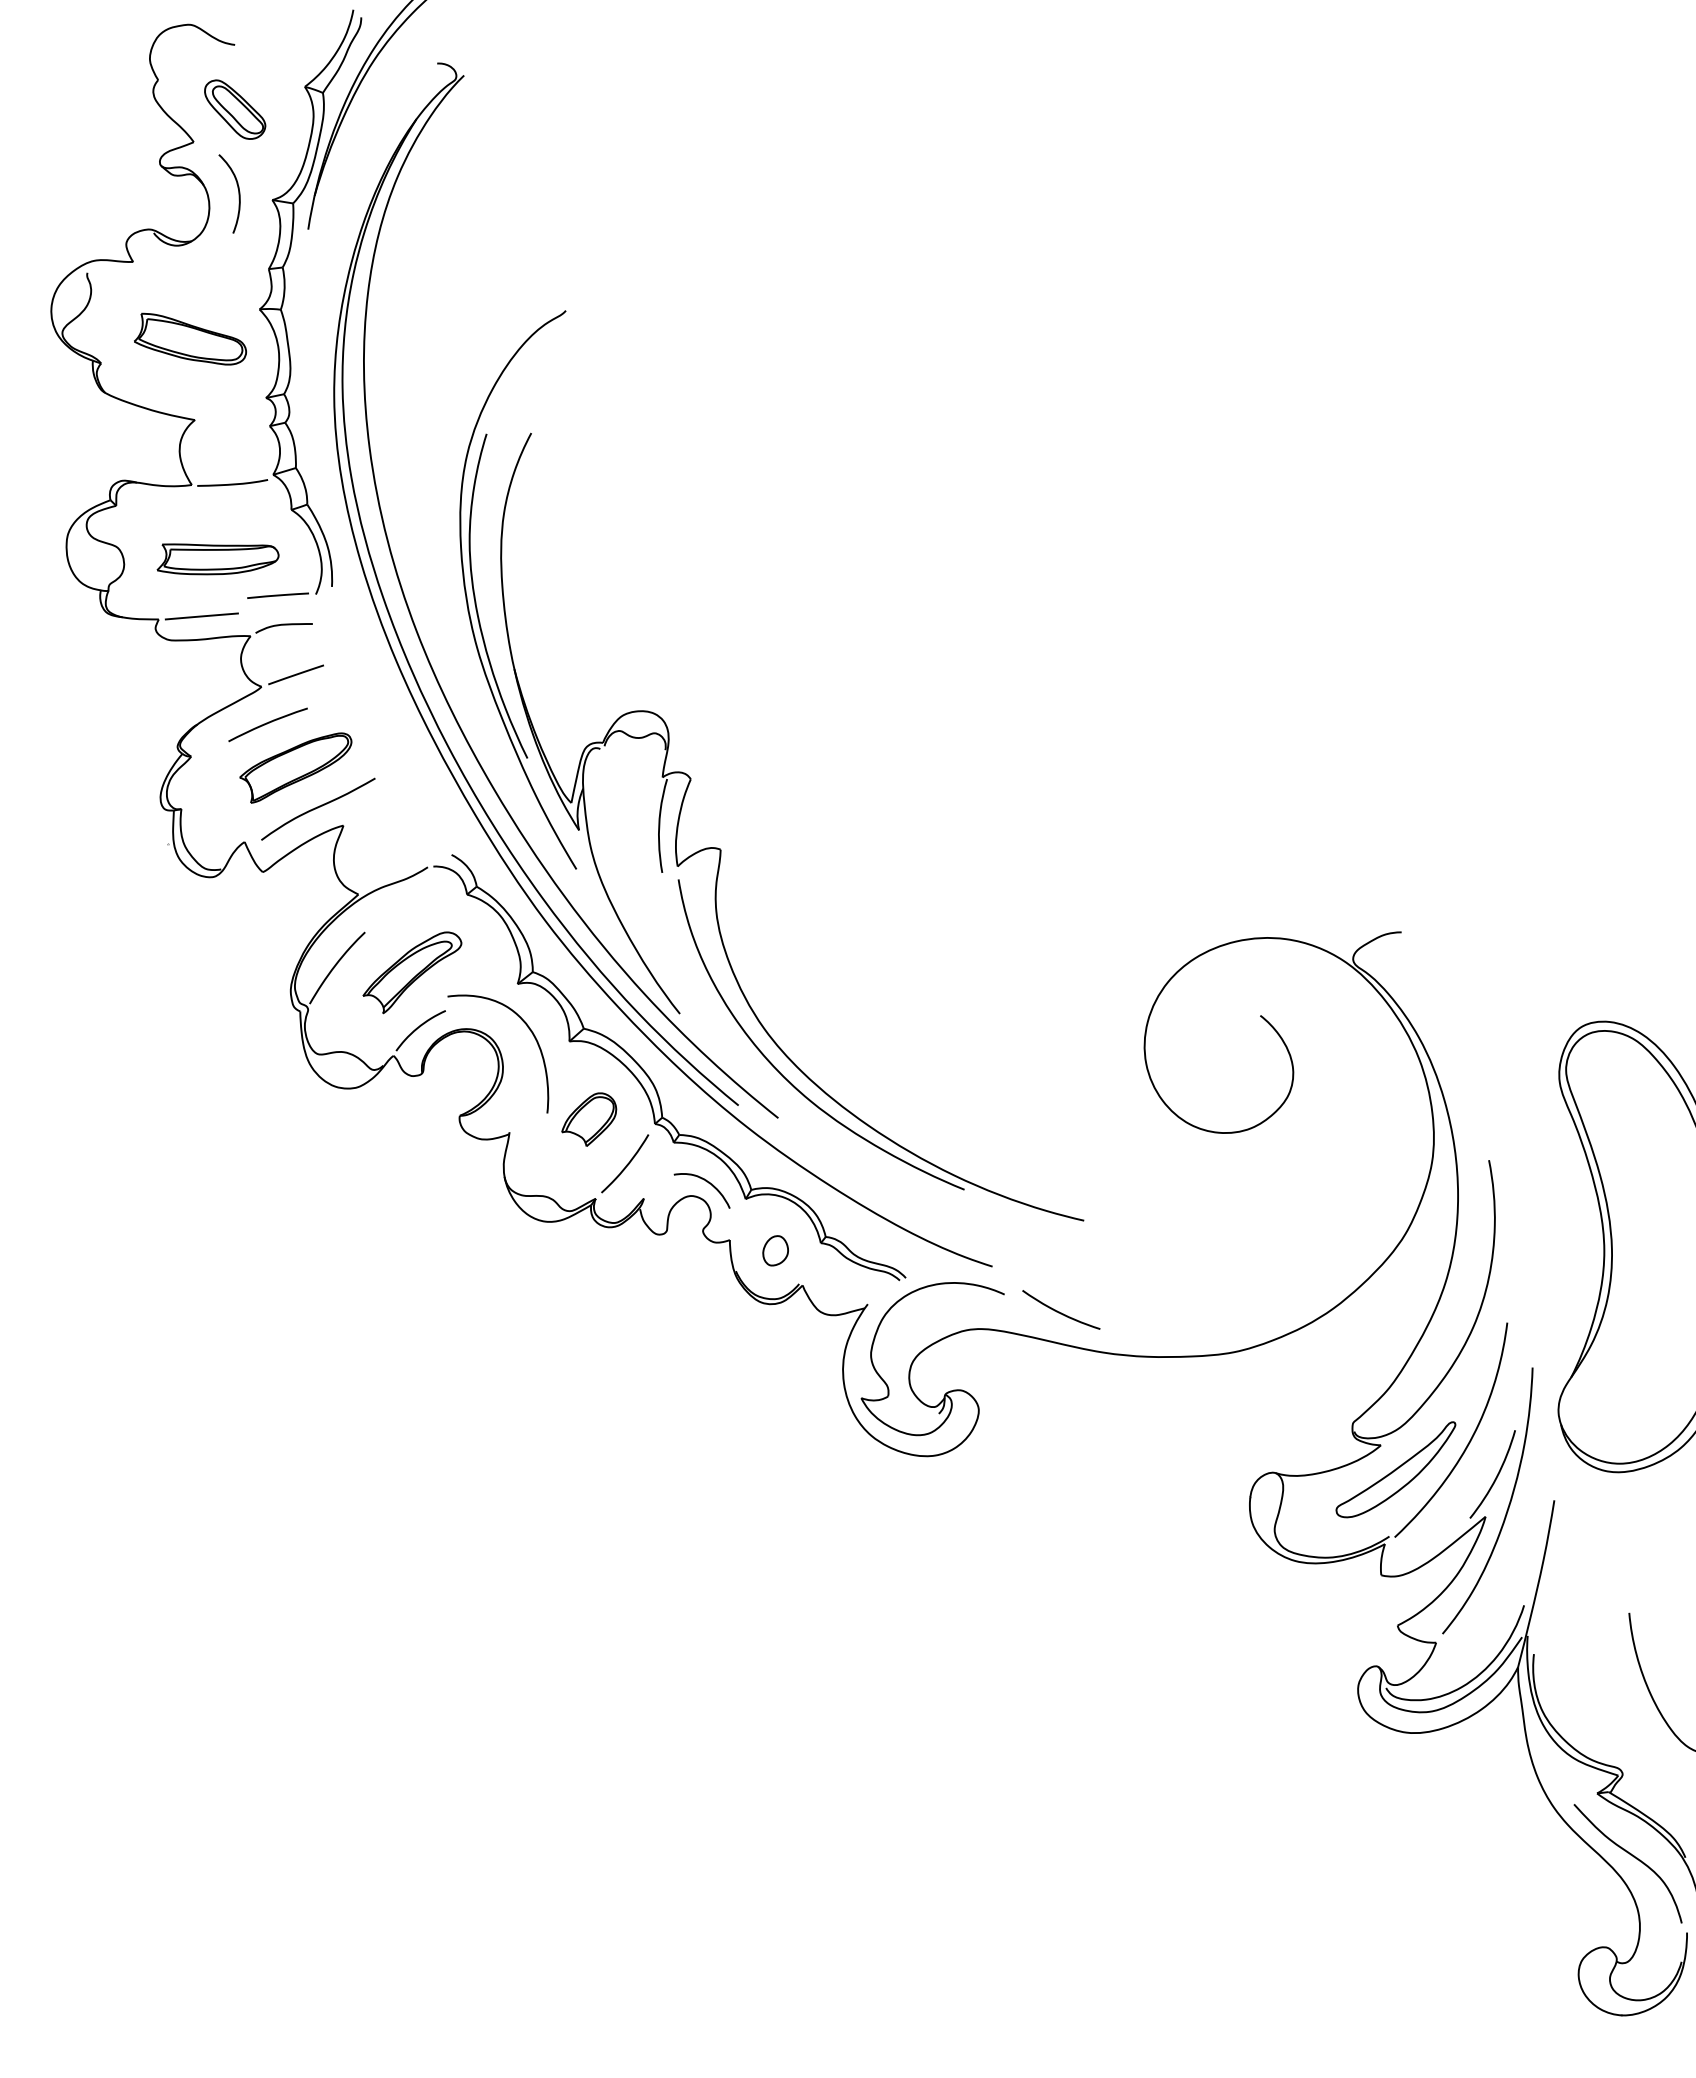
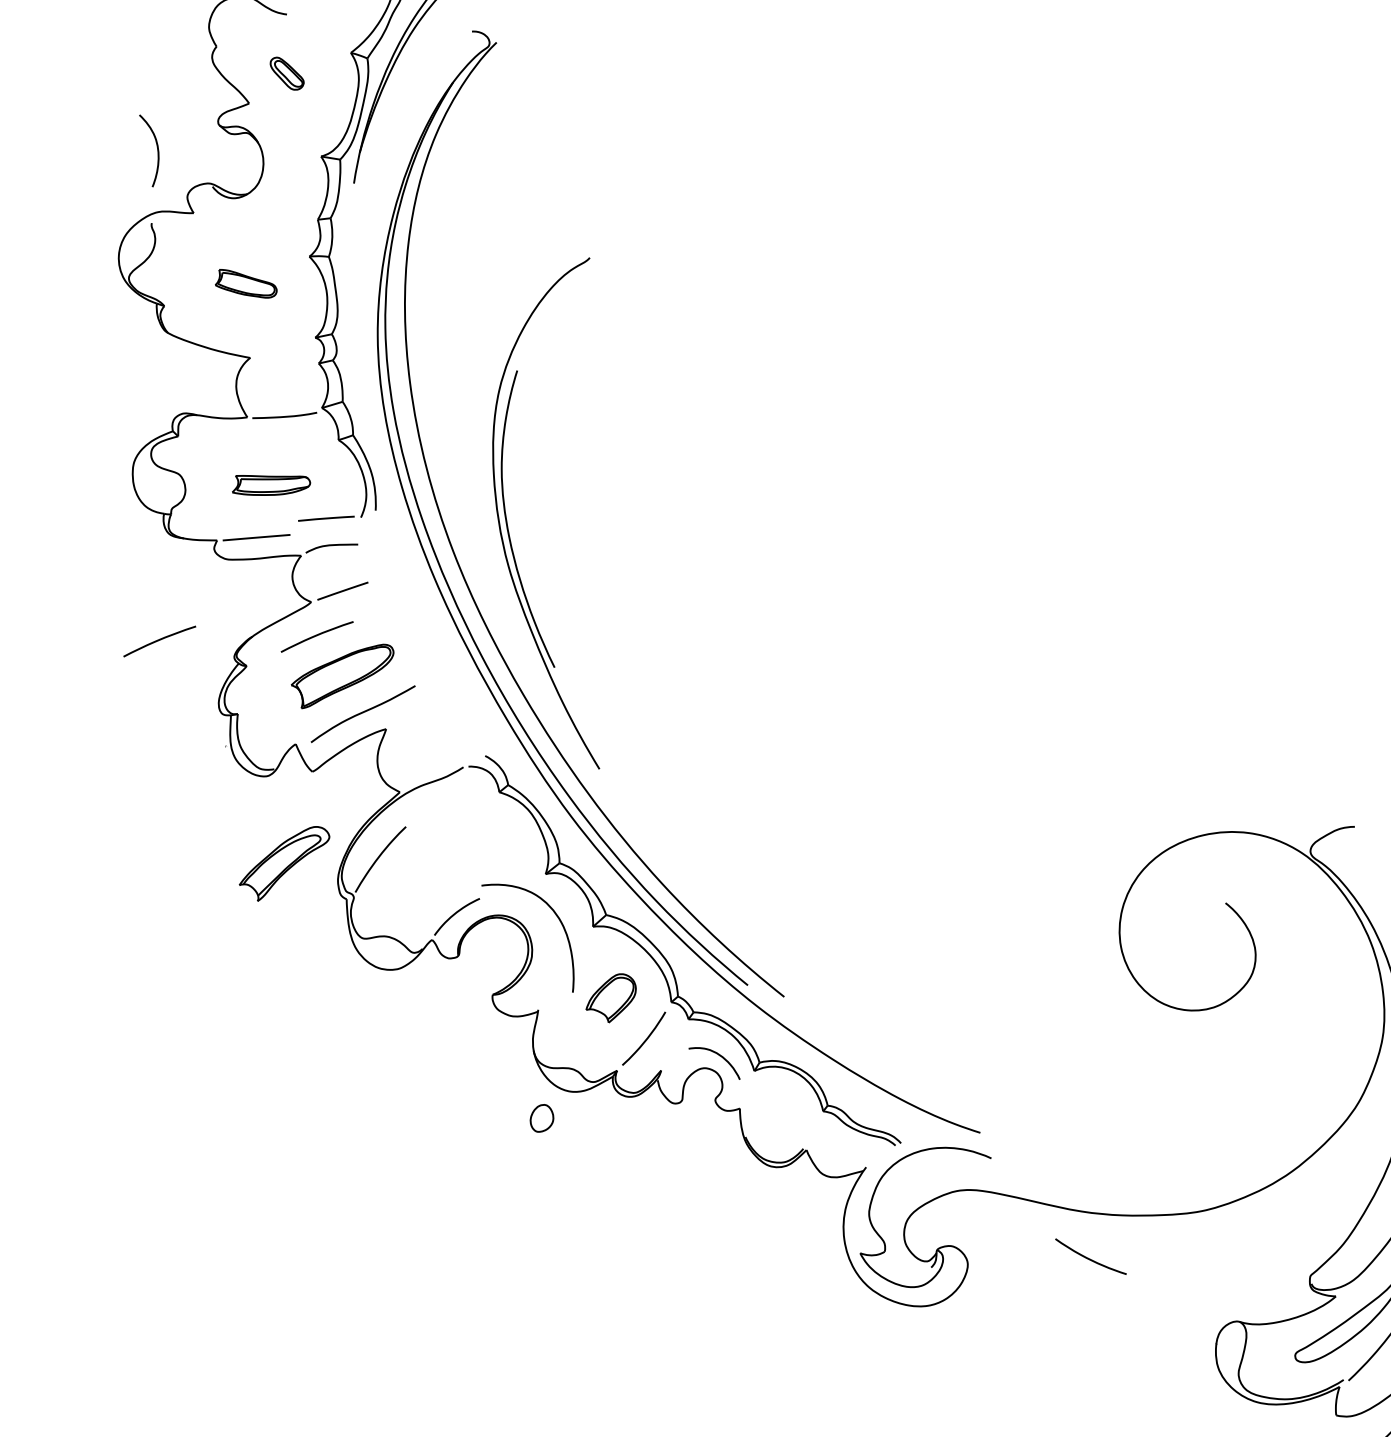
part: (235, 109) -> (287, 73), size x0.6
curve: (238, 193) -> (157, 150), moved
part: (190, 338) -> (246, 283), size x0.6
part: (217, 559) -> (270, 485), size x0.7
curve: (95, 729) -> (159, 641), added
part: (721, 849) -> (732, 751), removed
part: (412, 972) -> (284, 863), moved
part: (775, 1250) -> (541, 1118), moved
curve: (1059, 1311) -> (1089, 1258), moved

